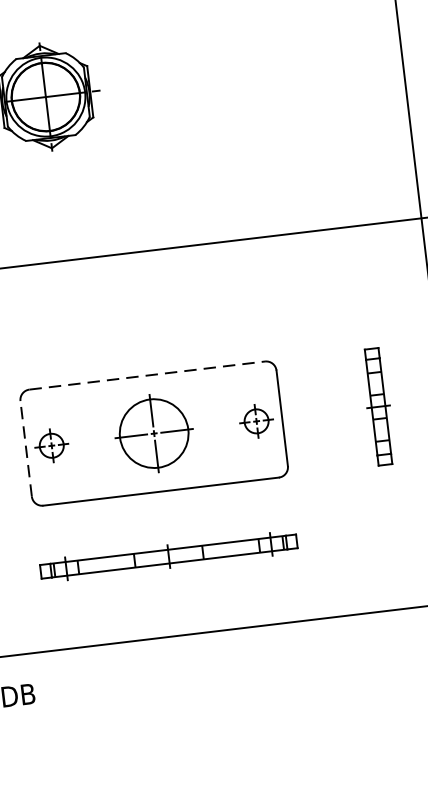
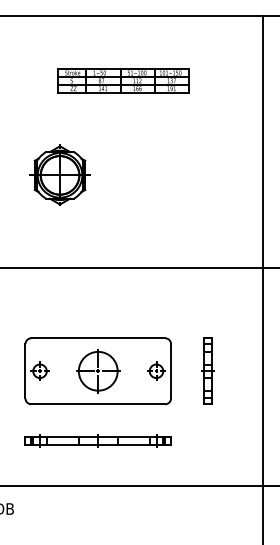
line: (147, 375) -> (98, 338), dashed -> solid
part: (377, 405) -> (207, 370), moved
line: (26, 447) -> (25, 370), dashed -> solid

